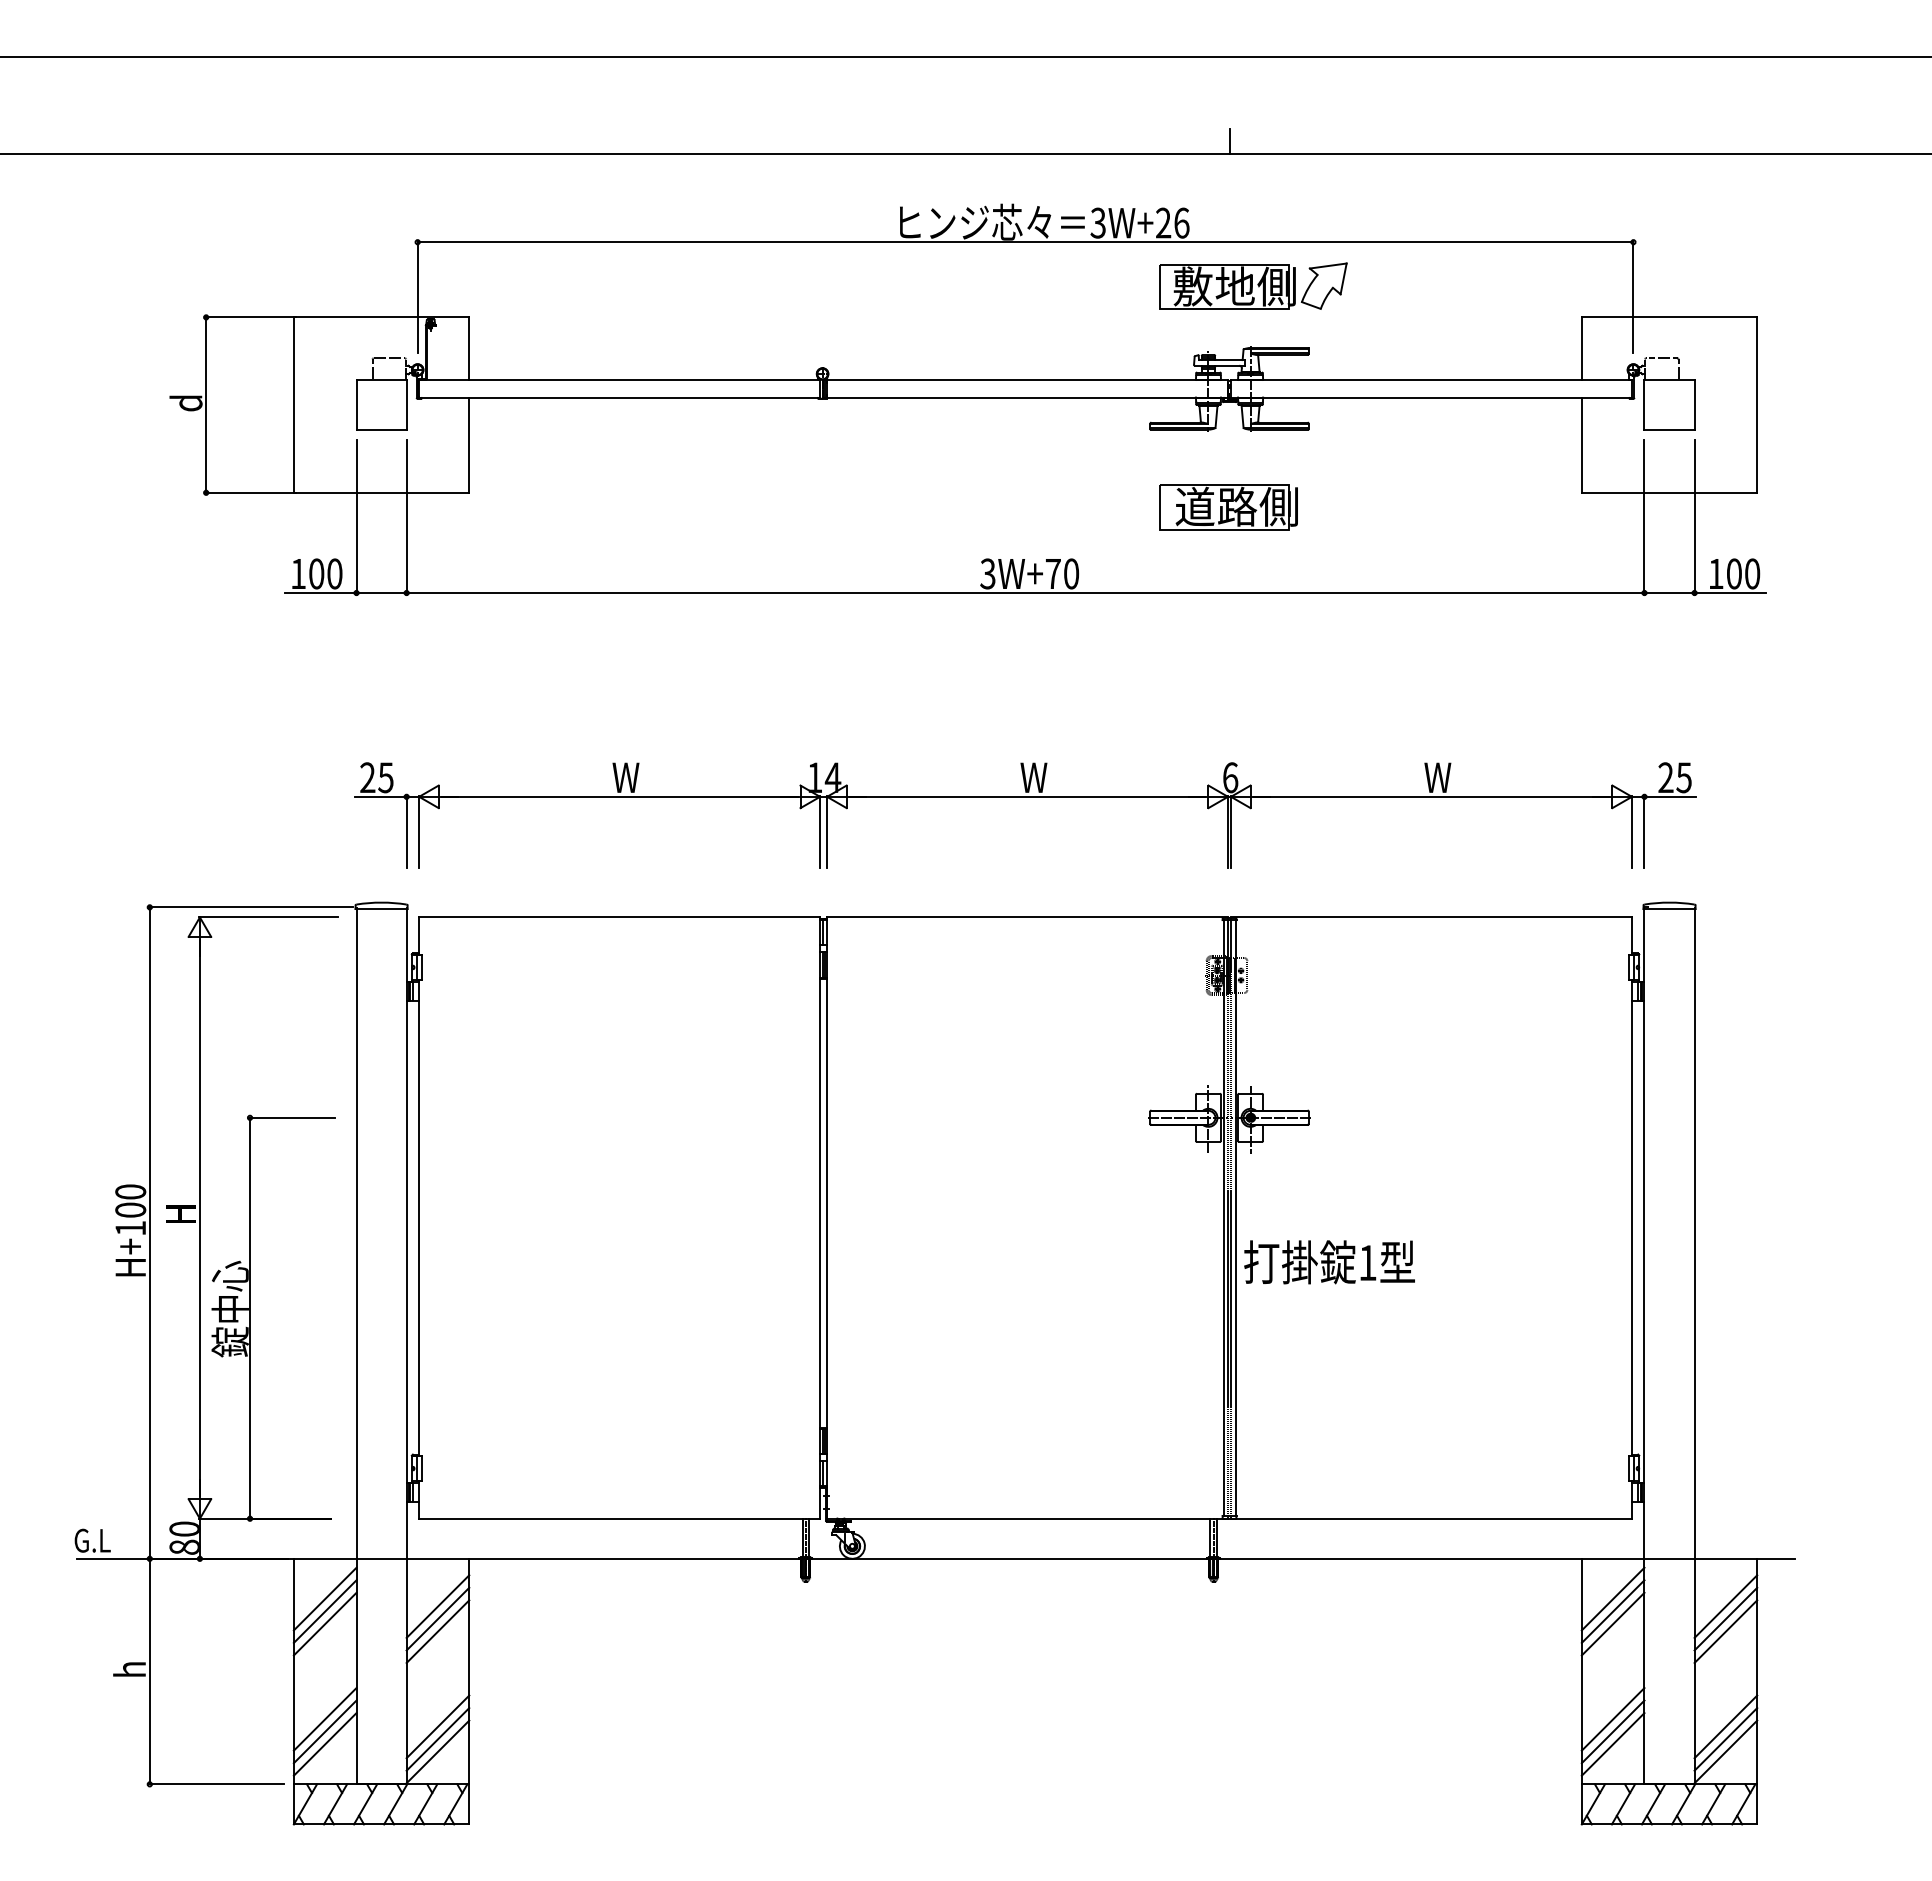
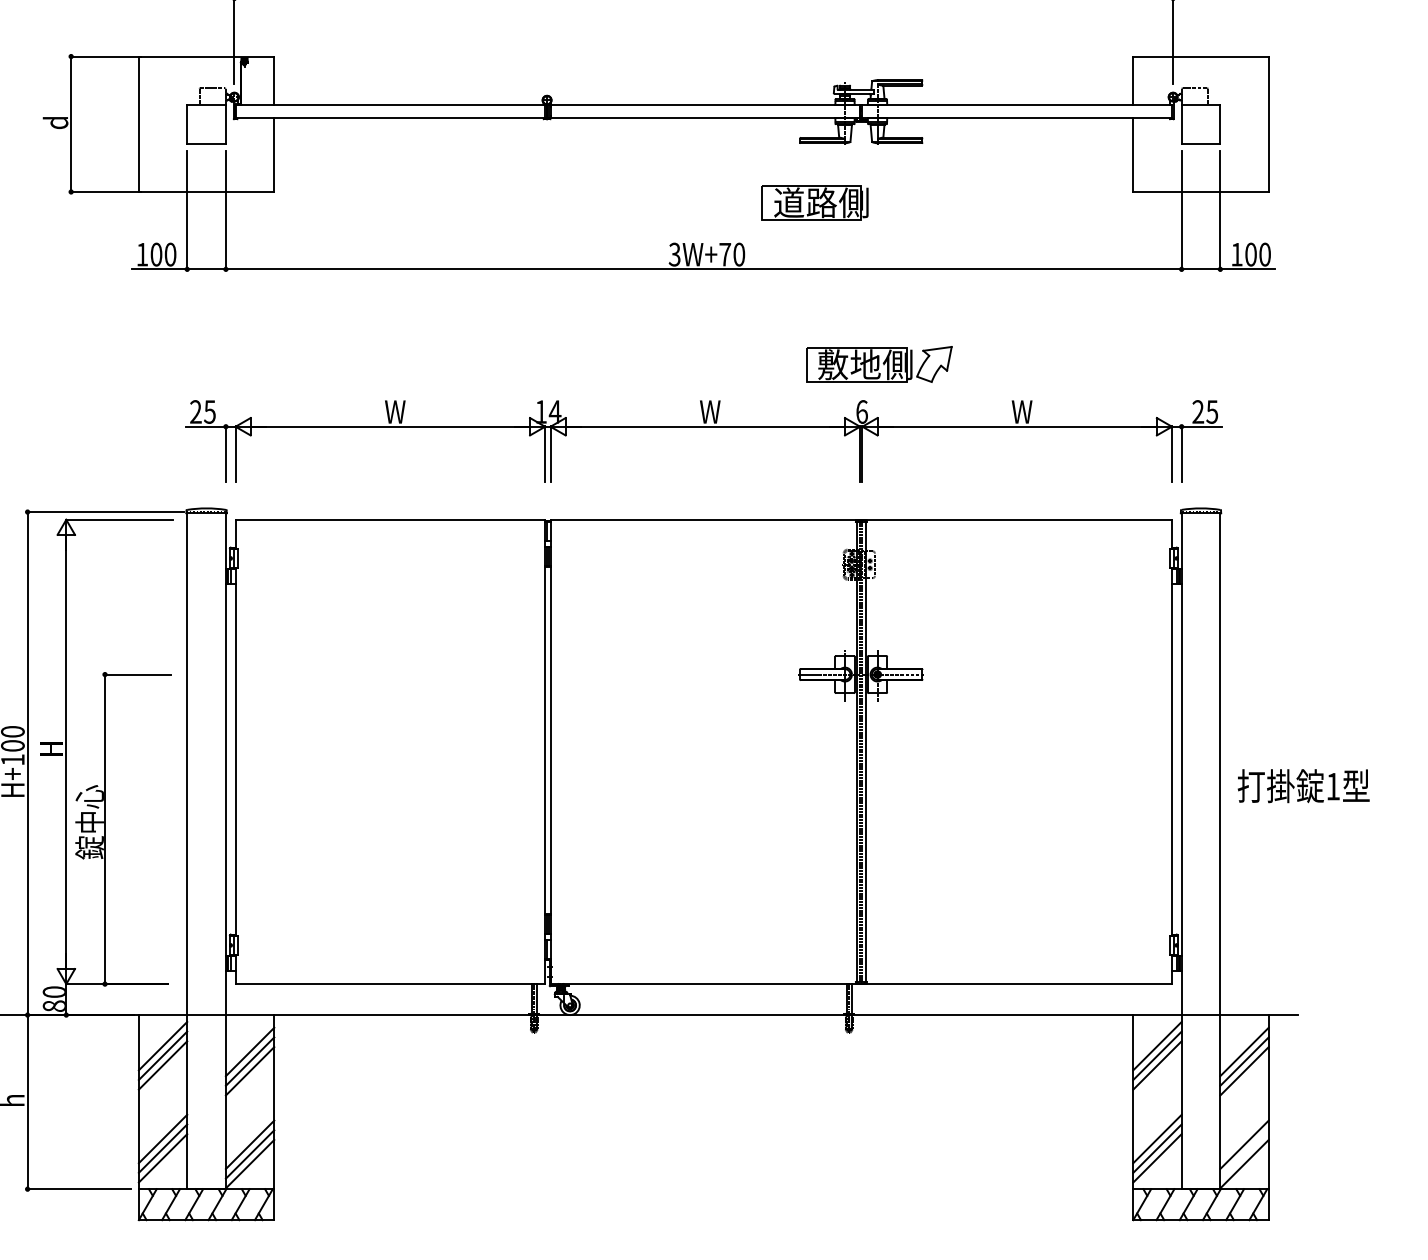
part: (1253, 285) -> (879, 363), moved
part: (1228, 507) -> (814, 203), moved
text: (1329, 1262) -> (1303, 786), moved
line: (1725, 1739) -> (1244, 1154), removed

